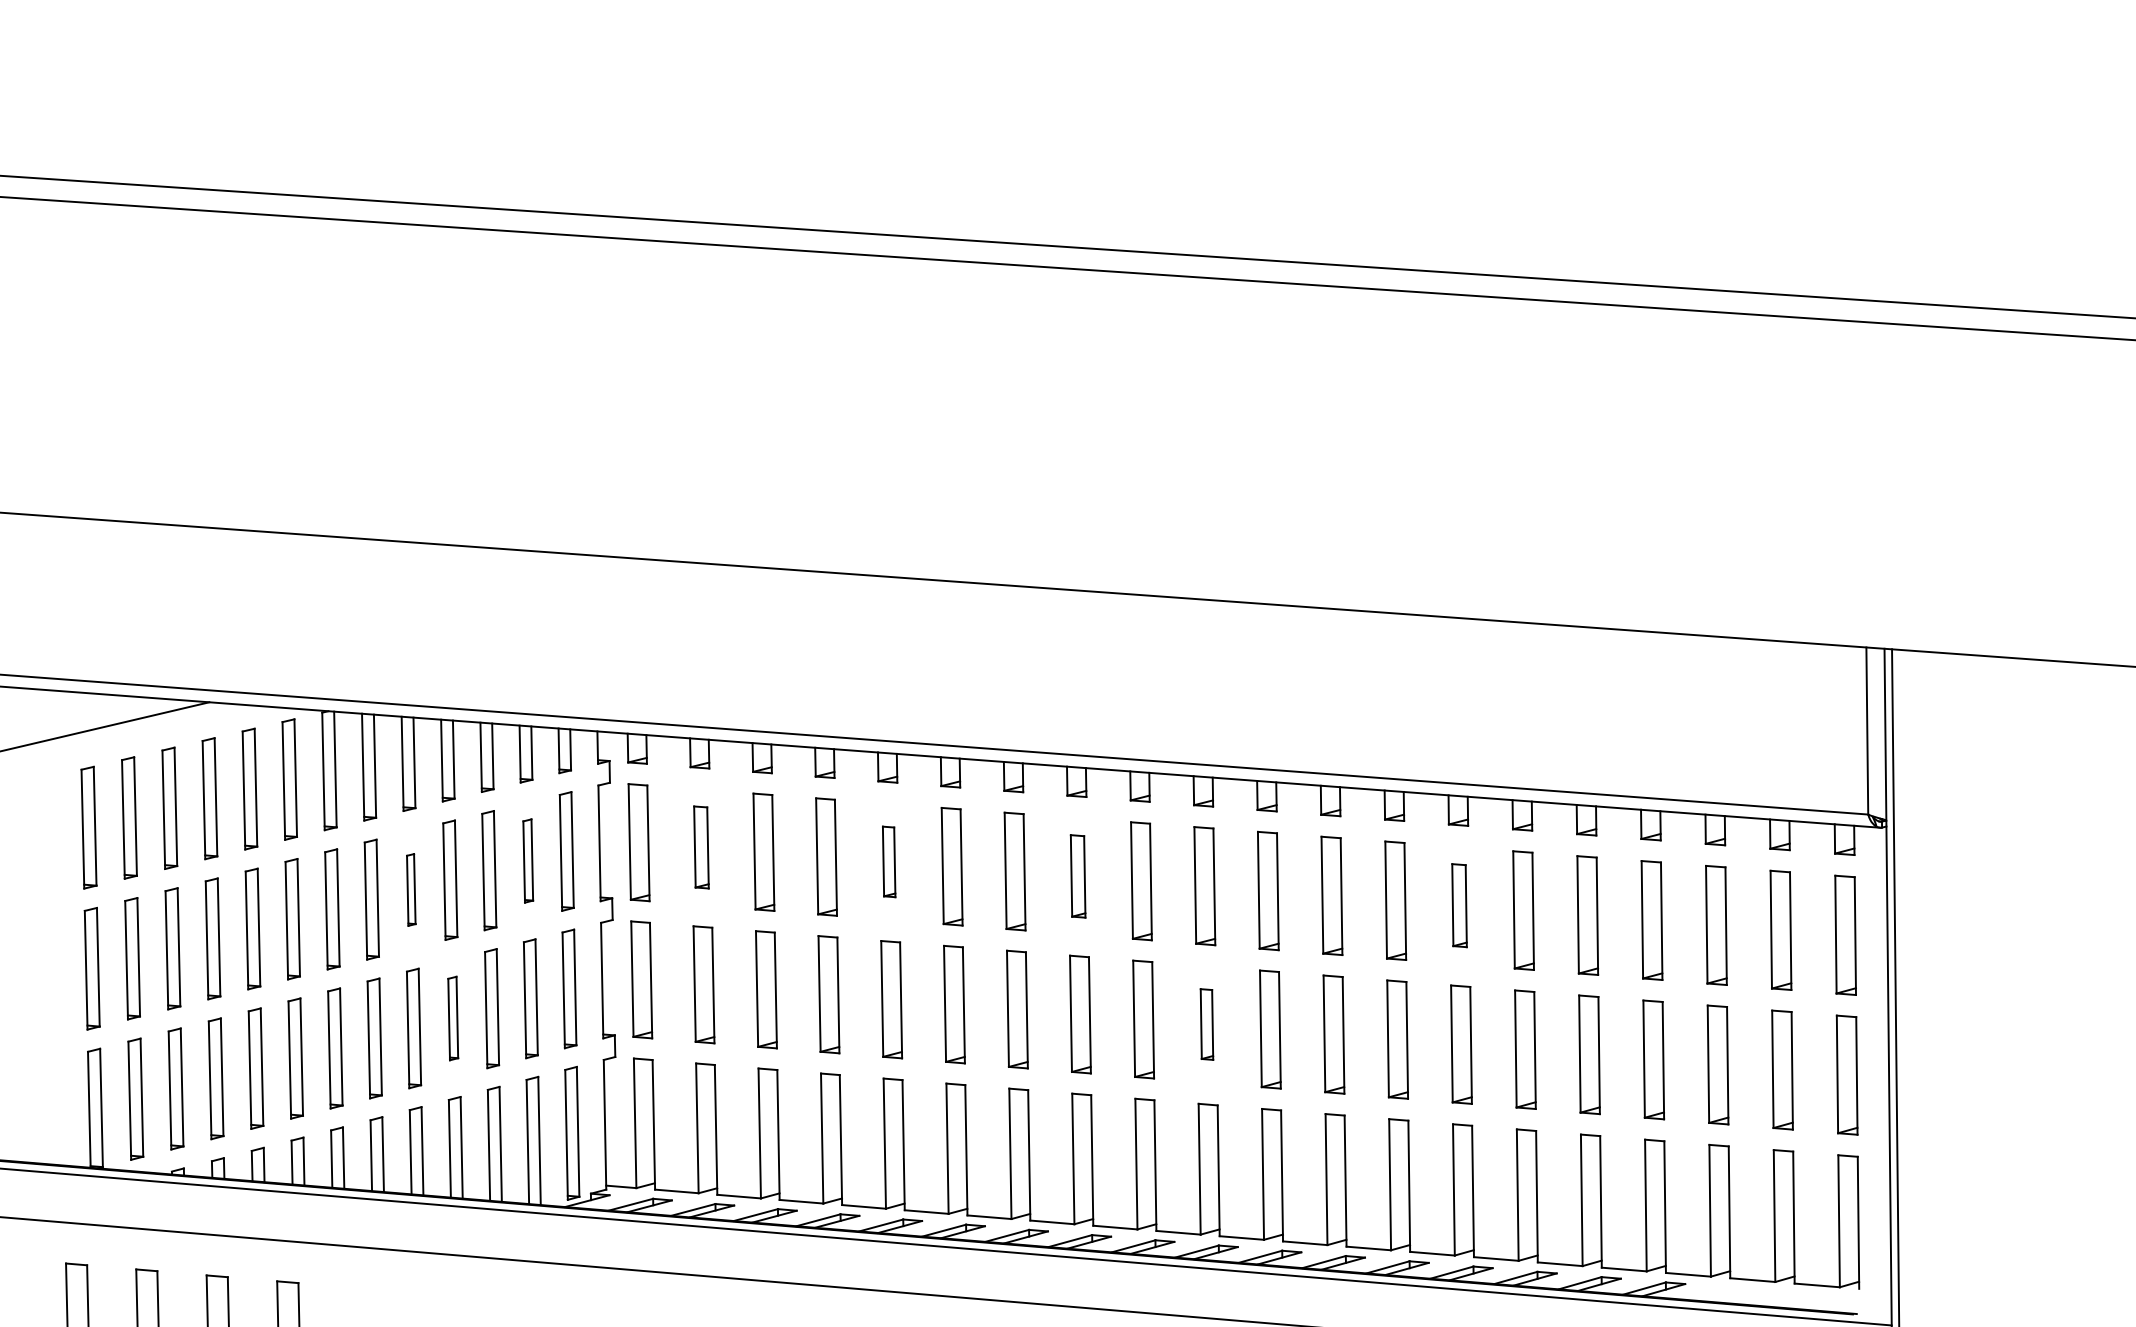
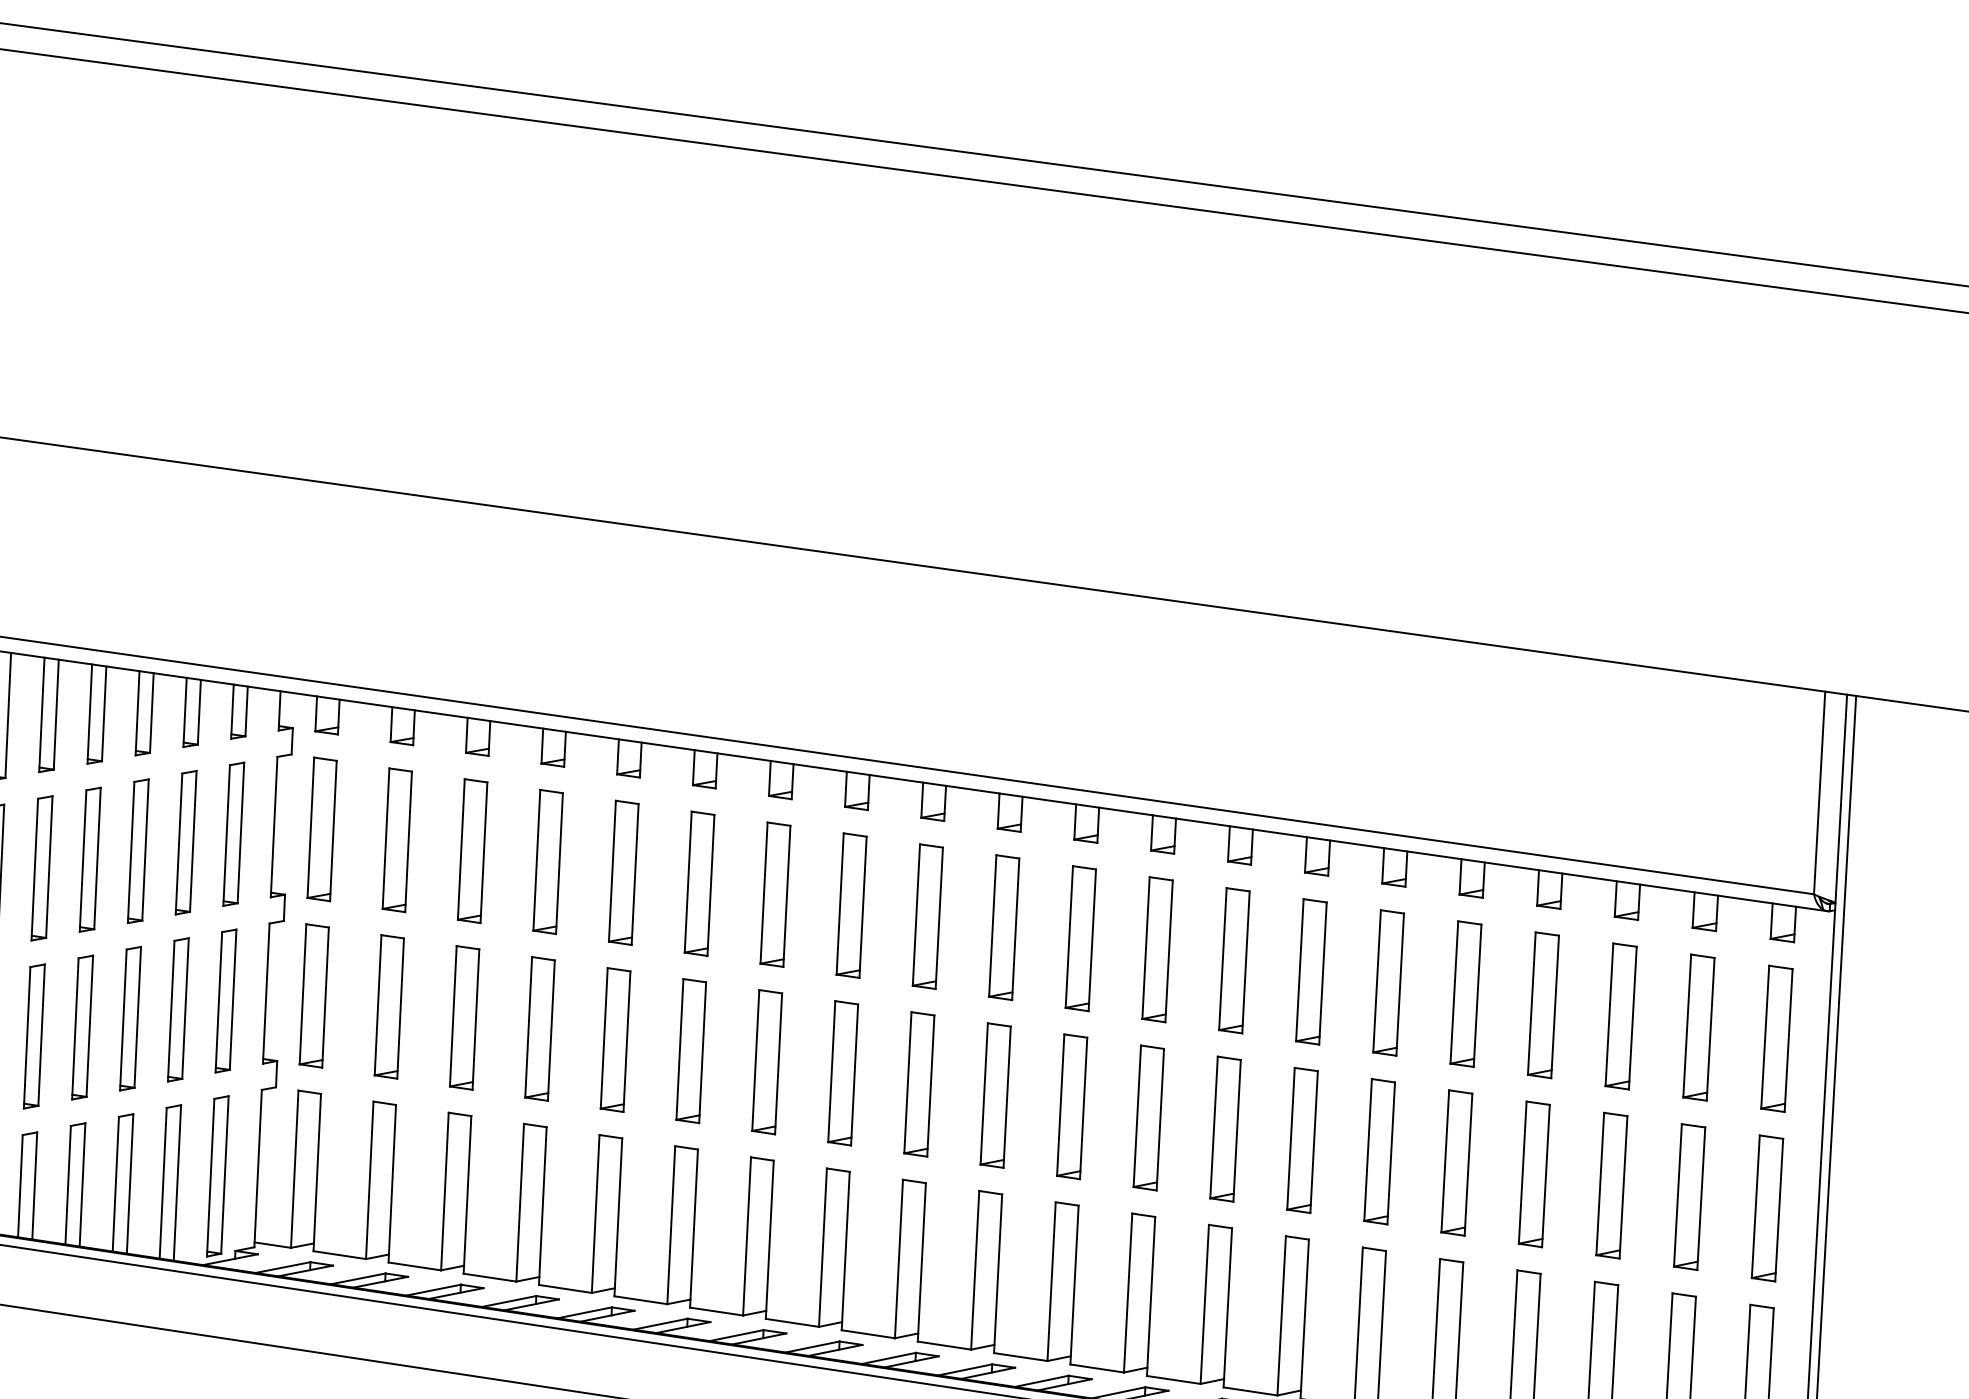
part: (701, 847) -> (397, 840), size x1.43
part: (528, 860) -> (186, 842), size x1.43
part: (888, 861) -> (622, 872), size x1.67
part: (1077, 876) -> (850, 905), size x1.43
part: (411, 889) -> (42, 867), size x1.67
part: (1459, 905) -> (1311, 971), size x1.43
part: (453, 1018) -> (83, 1027), size x1.43
part: (1206, 1024) -> (995, 1095), size x1.67

